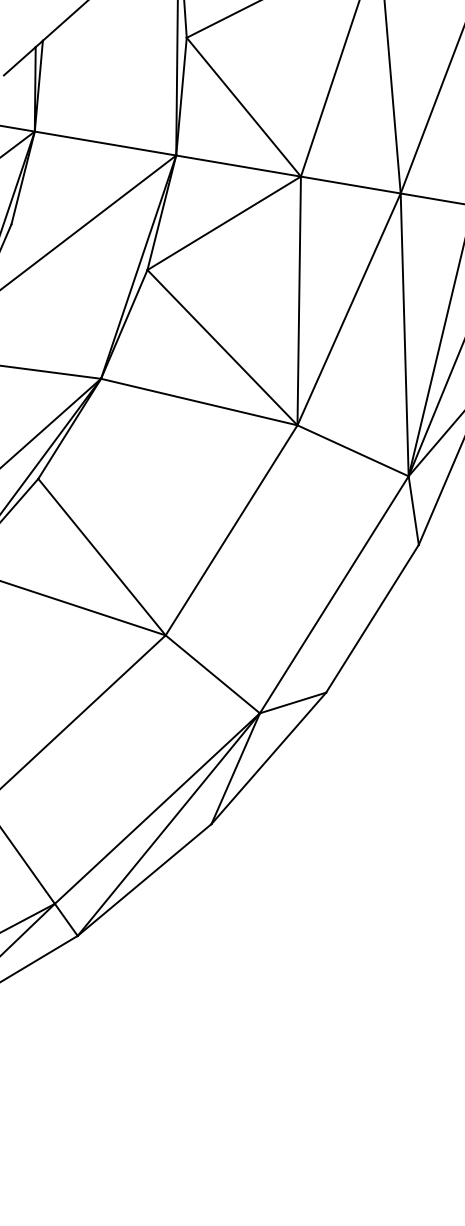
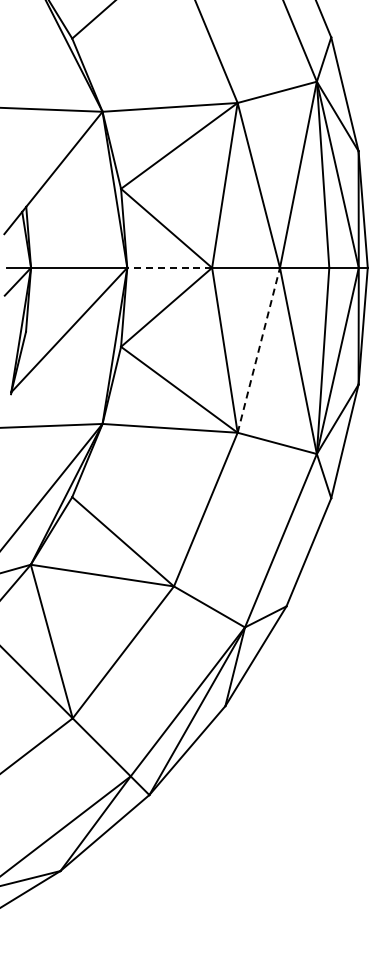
line: (238, 165) -> (169, 267), solid -> dashed
line: (348, 308) -> (258, 349), solid -> dashed

